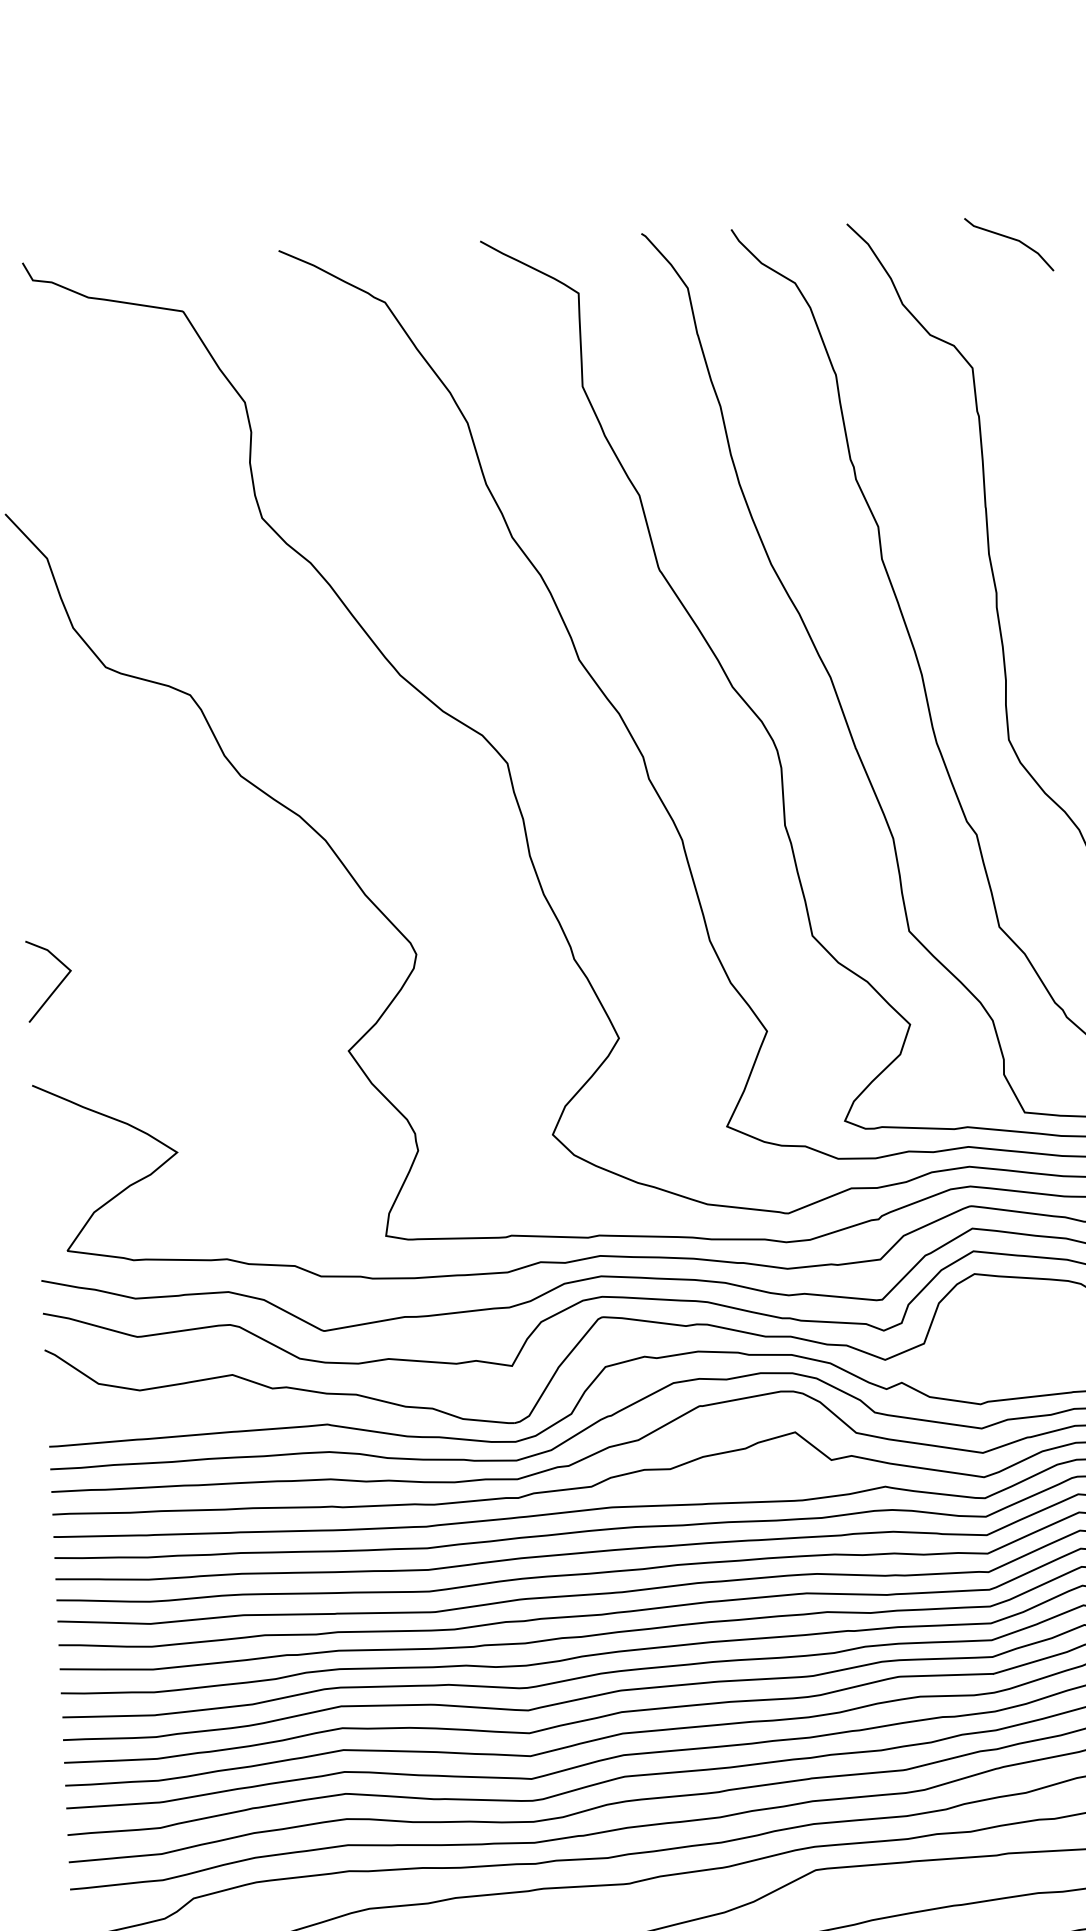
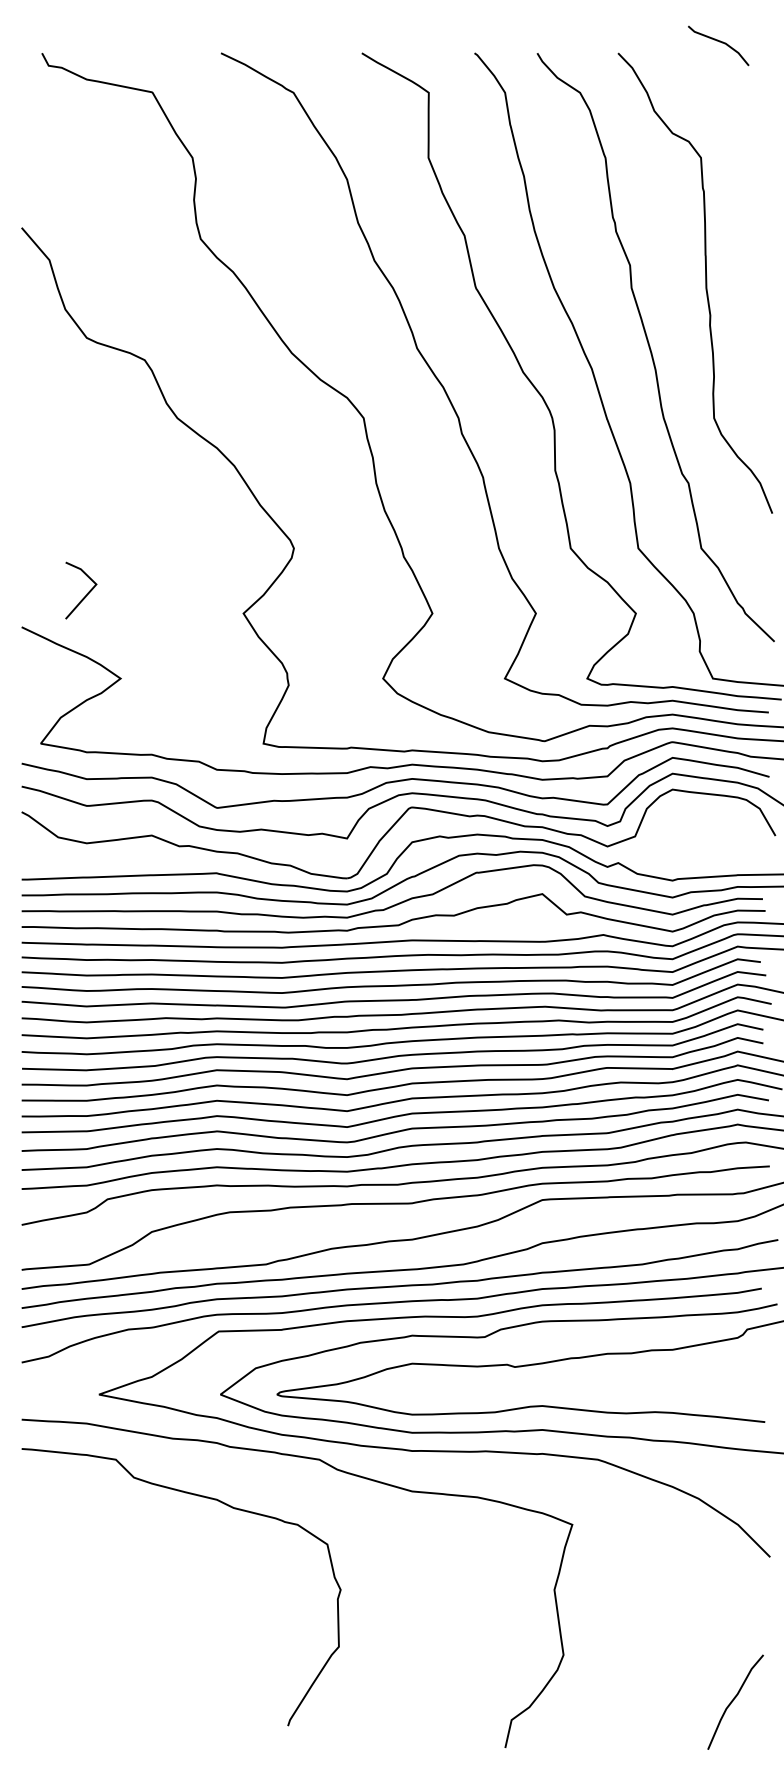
line: (1010, 239) -> (719, 42), moved
line: (58, 982) -> (87, 592), moved

